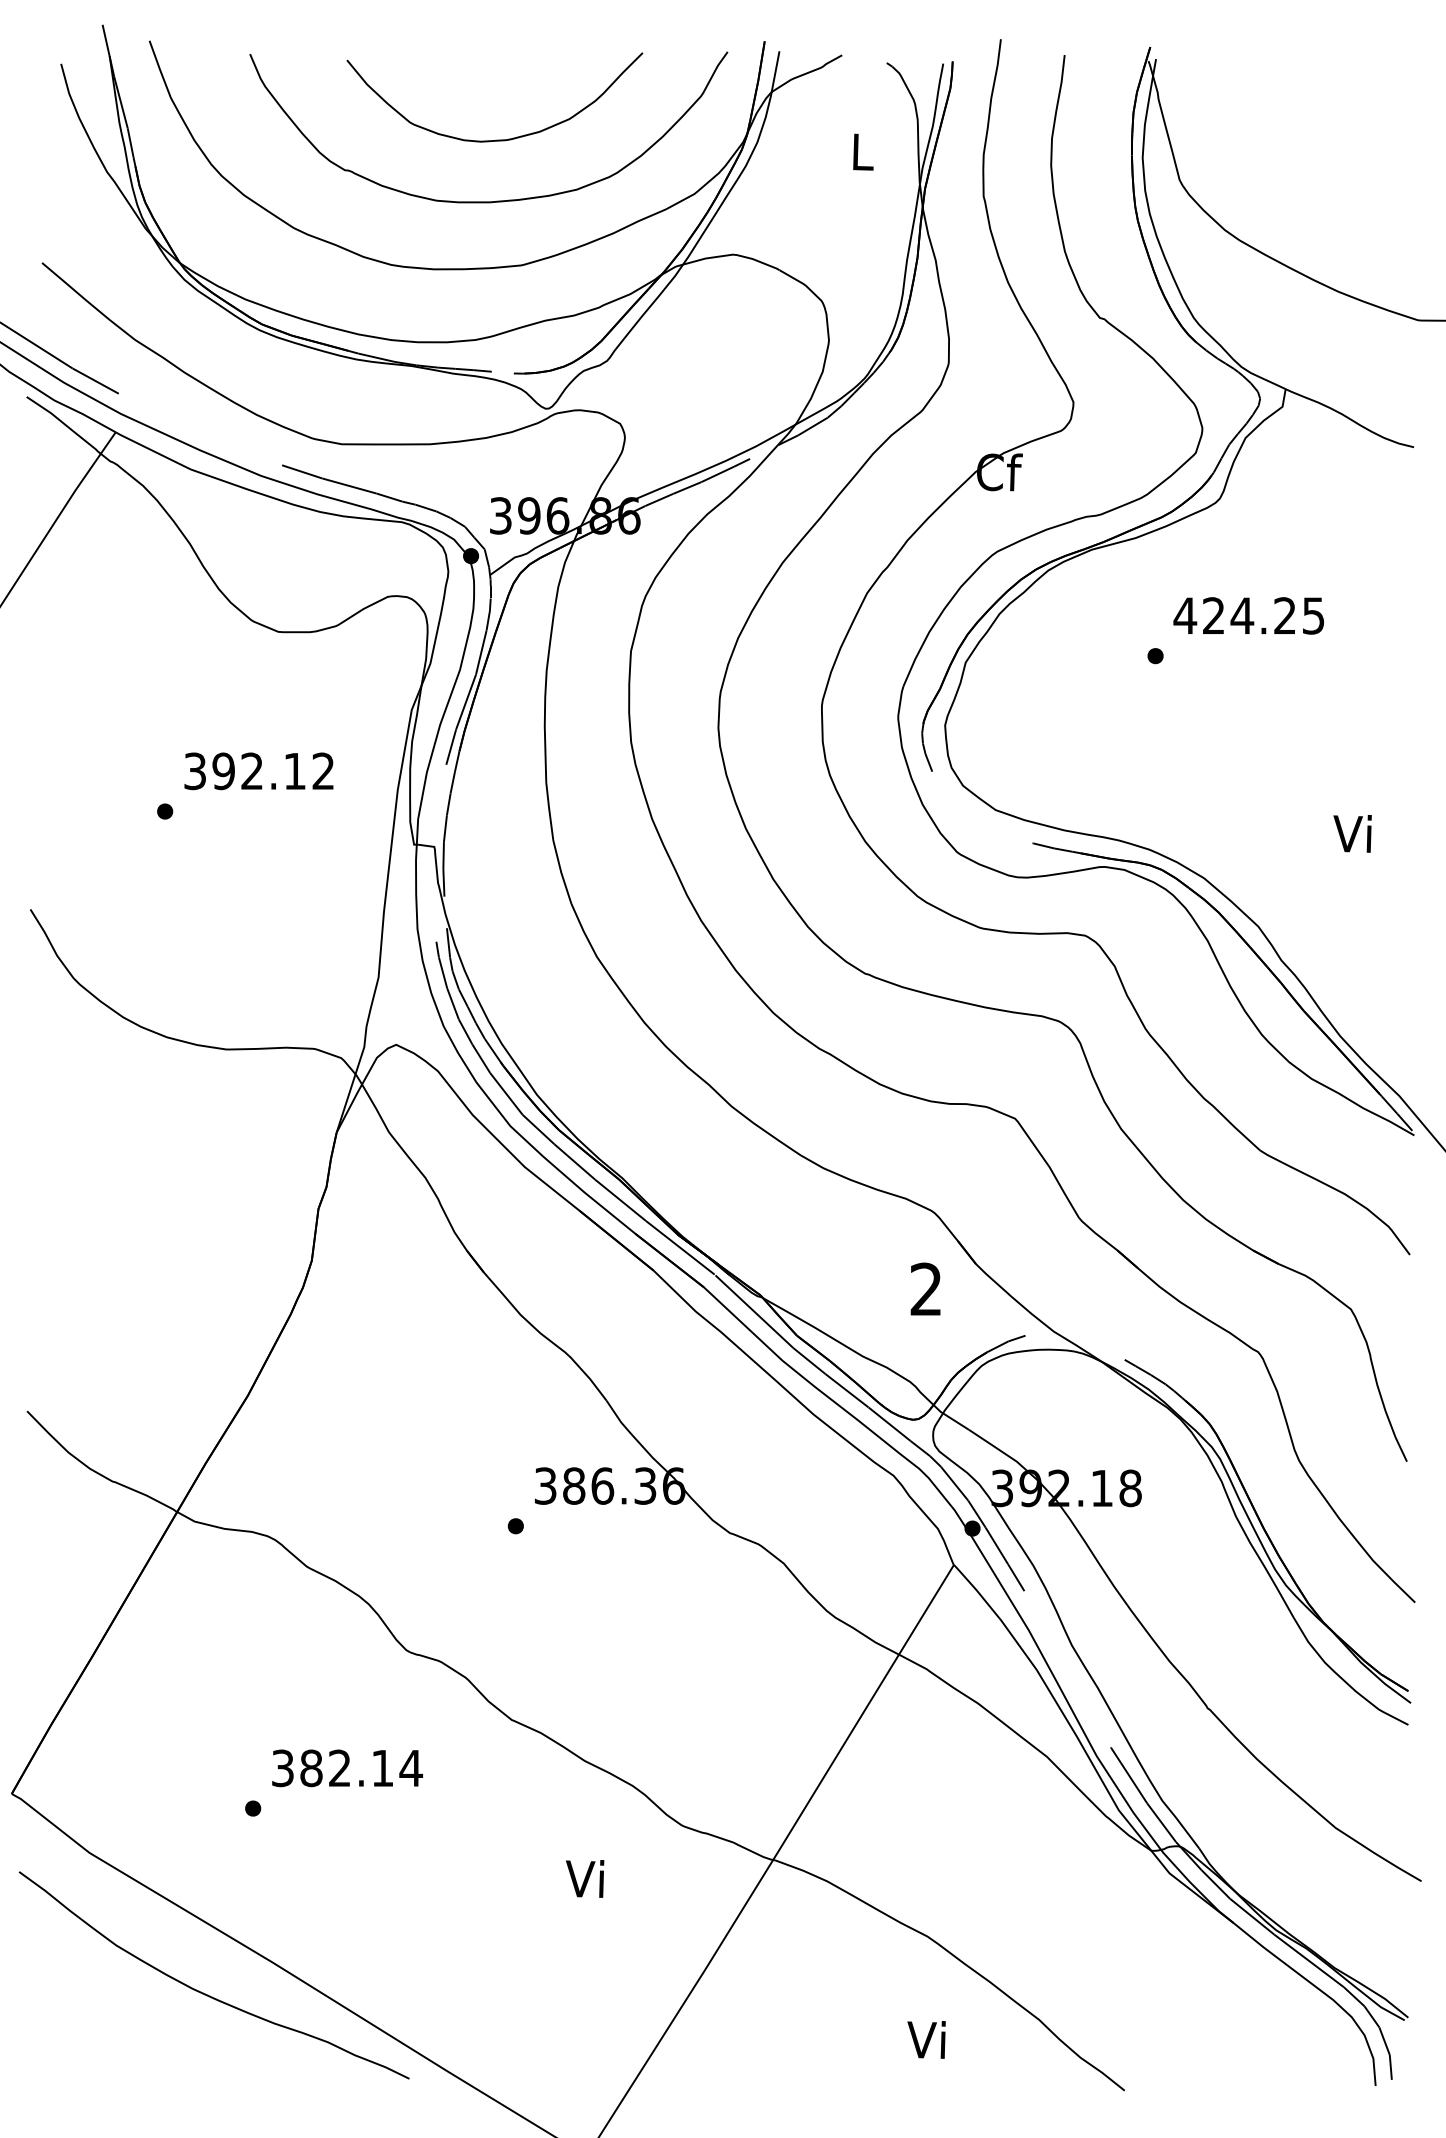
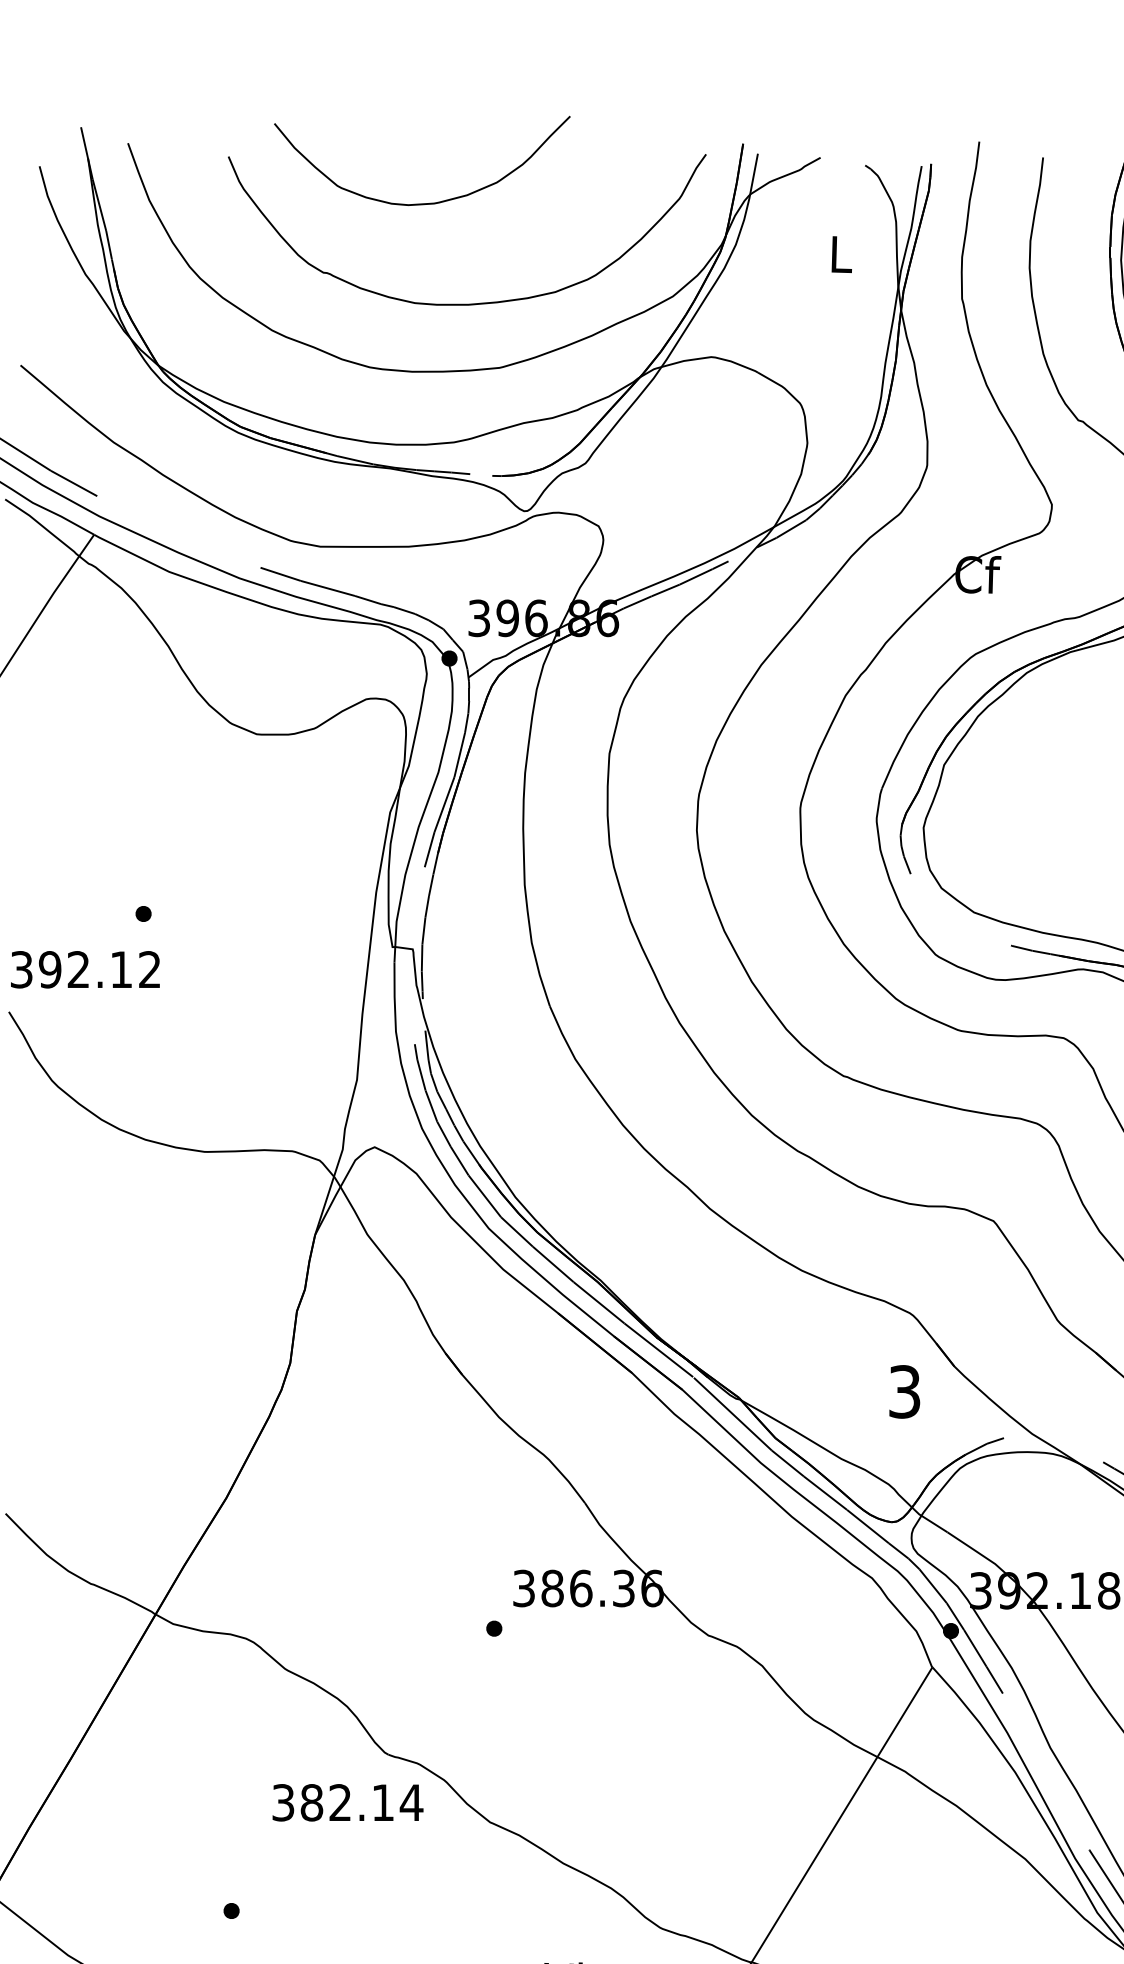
curve: (495, 139) -> (422, 202), moved
text: (258, 771) -> (84, 969), moved
text: (925, 1289) -> (903, 1391), 2 -> 3
text: (347, 1768) -> (347, 1802), moved

